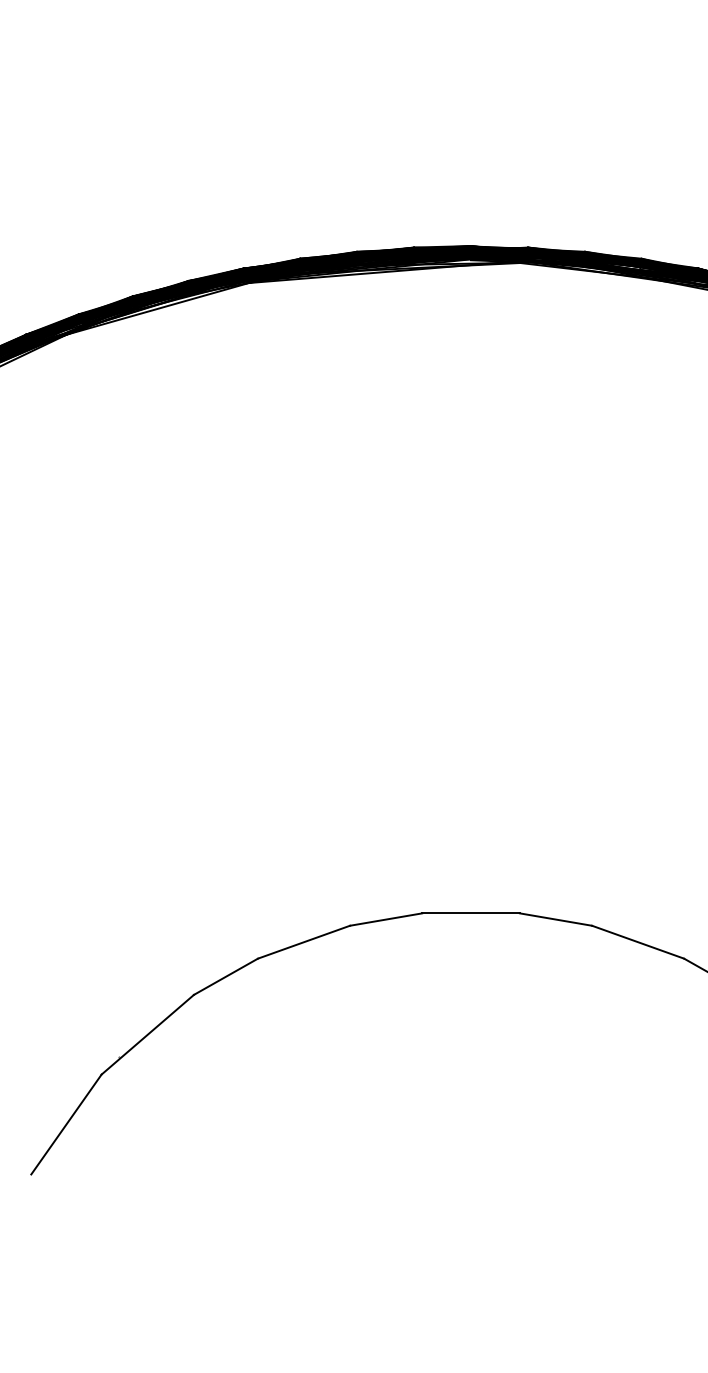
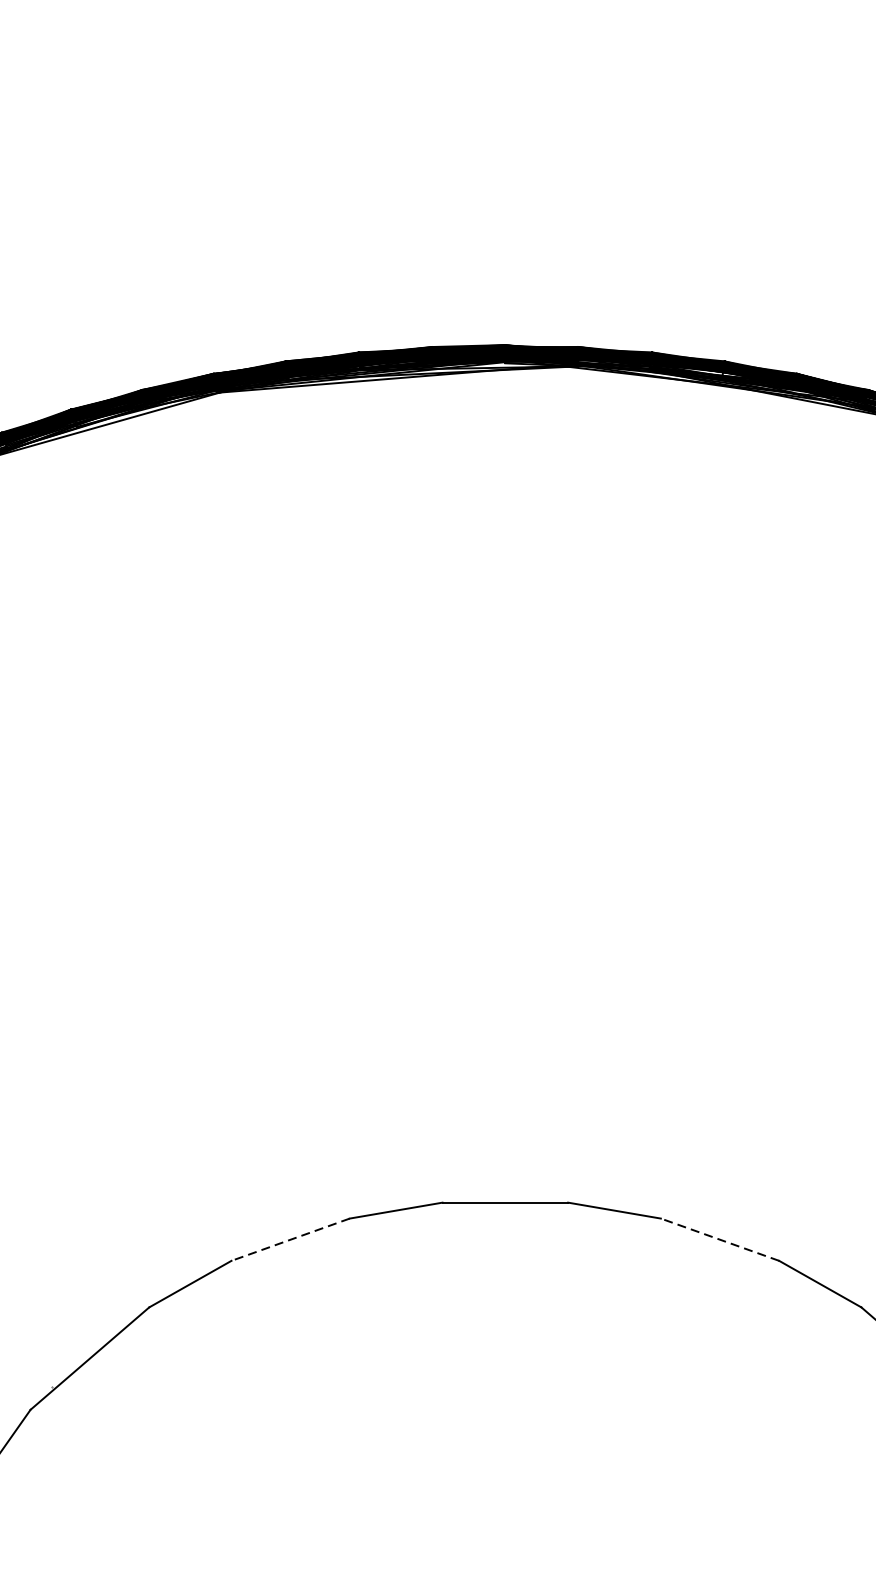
line: (303, 942) -> (290, 1240), solid -> dashed
line: (638, 942) -> (720, 1240), solid -> dashed

